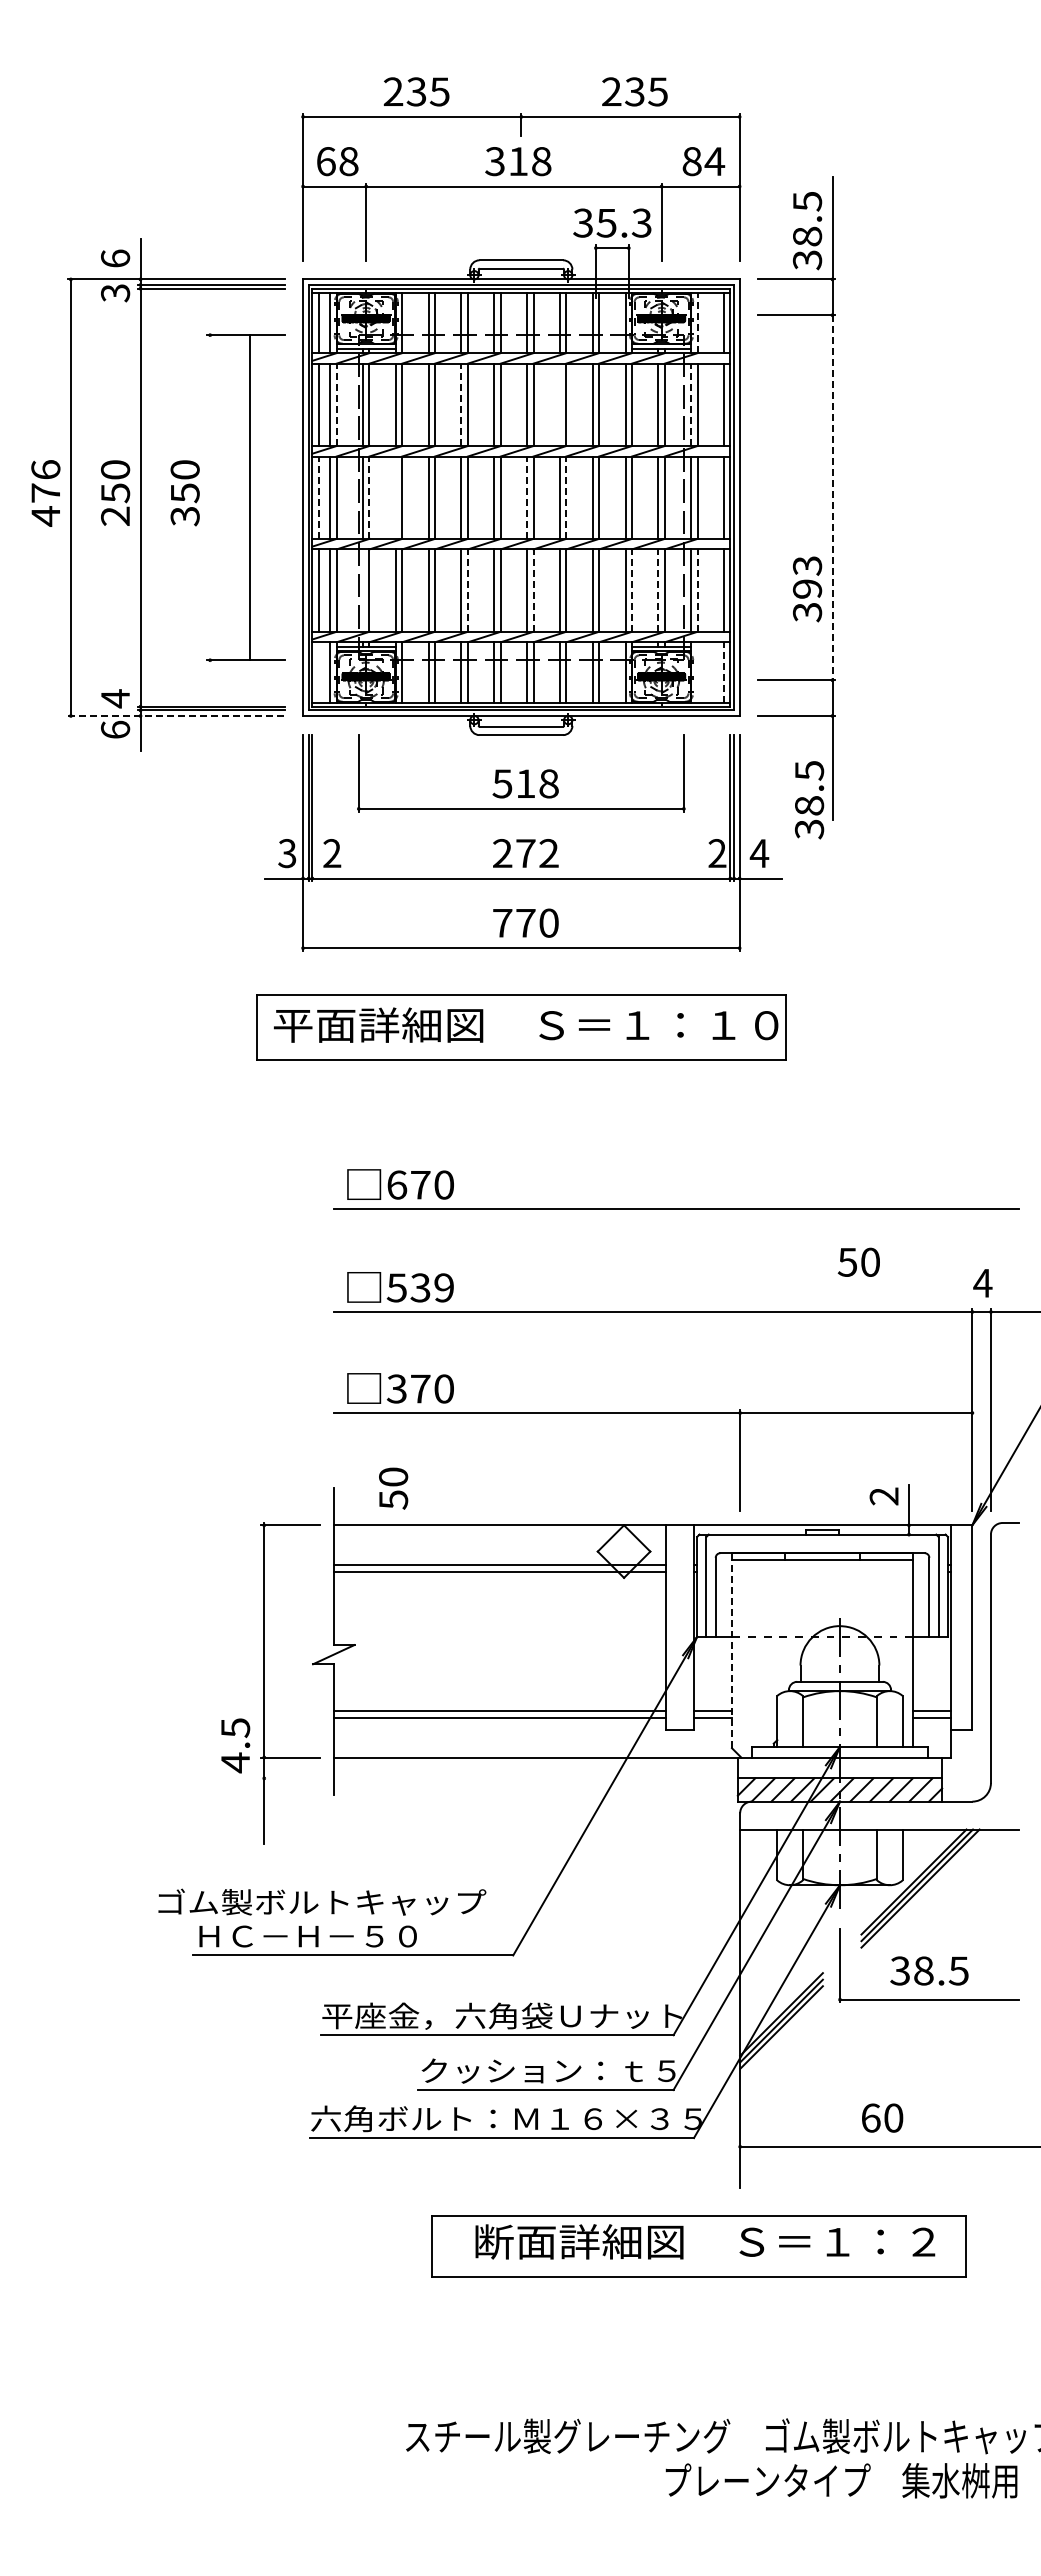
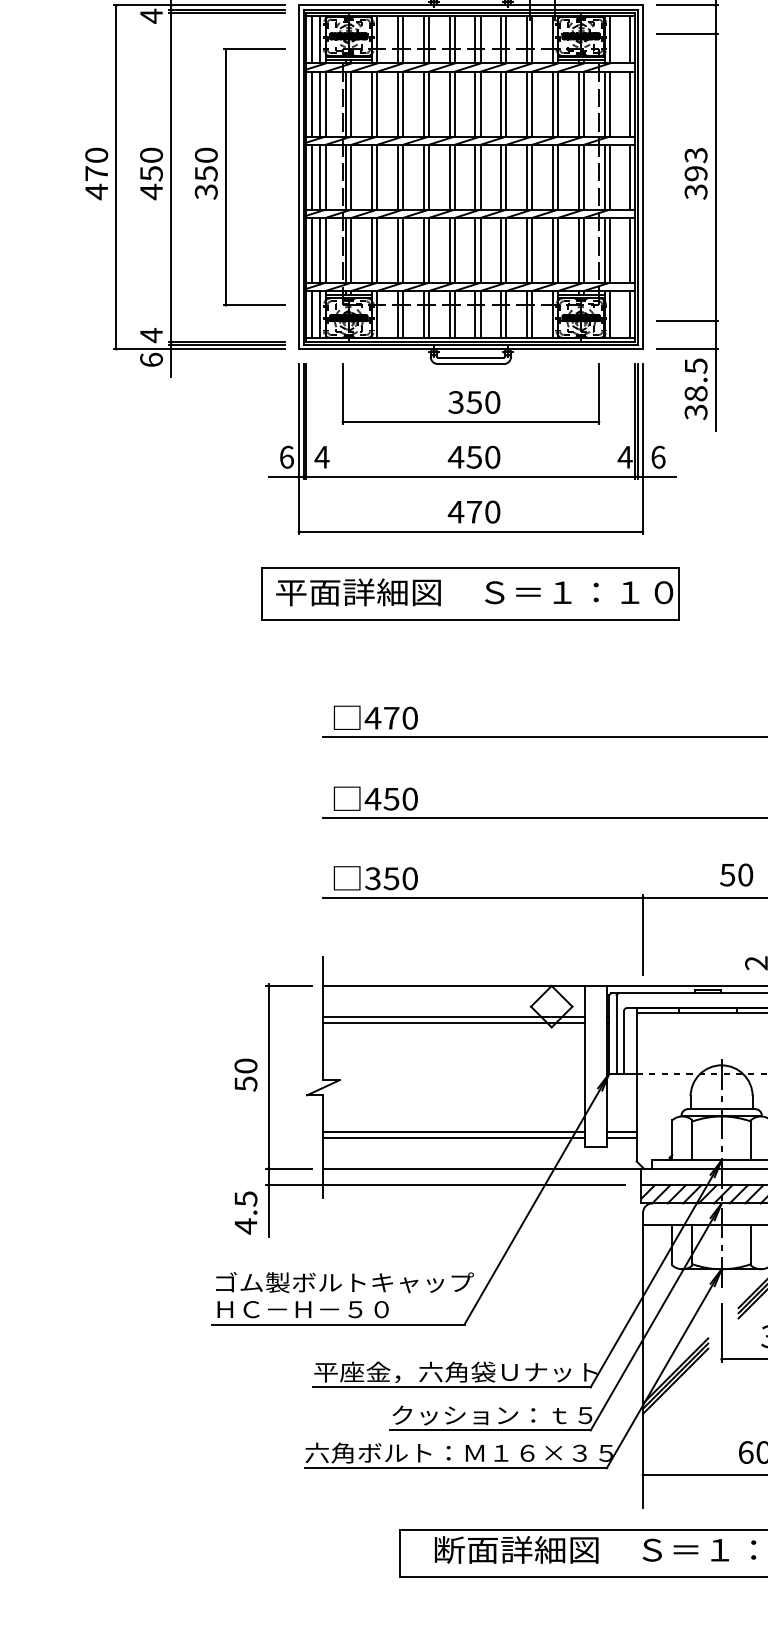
text: (115, 292) -> (151, 15), 3 -> 4
line: (697, 322) -> (609, 39), dashed -> solid
line: (336, 404) -> (325, 103), dashed -> solid
line: (461, 404) -> (423, 103), dashed -> solid
line: (559, 404) -> (500, 103), added
line: (691, 404) -> (604, 103), dashed -> solid
text: (45, 469) -> (96, 155), 476 -> 470
line: (250, 497) -> (226, 177), moved
line: (318, 497) -> (311, 177), dashed -> solid
line: (369, 497) -> (351, 177), dashed -> solid
line: (395, 497) -> (371, 177), added
line: (527, 497) -> (475, 177), dashed -> solid
line: (566, 497) -> (506, 177), dashed -> solid
line: (832, 497) -> (715, 177), dashed -> solid
text: (115, 516) -> (151, 192), 250 -> 450
text: (807, 589) -> (696, 173), moved
line: (362, 590) -> (345, 250), added
line: (467, 590) -> (428, 250), dashed -> solid
line: (533, 590) -> (480, 250), dashed -> solid
line: (632, 590) -> (558, 250), dashed -> solid
line: (658, 590) -> (578, 250), dashed -> solid
line: (697, 590) -> (609, 250), dashed -> solid
line: (723, 671) -> (629, 314), dashed -> solid
line: (318, 672) -> (311, 314), added
line: (697, 672) -> (609, 314), added
line: (176, 715) -> (199, 348), dashed -> solid
text: (525, 783) -> (474, 402), 518 -> 350
text: (809, 800) -> (696, 389), moved
text: (287, 853) -> (286, 457), 3 -> 6
text: (331, 853) -> (321, 457), 2 -> 4
text: (525, 853) -> (474, 457), 272 -> 450
text: (717, 853) -> (625, 457), 2 -> 4
text: (759, 853) -> (658, 457), 4 -> 6
text: (502, 923) -> (456, 512), 770 -> 470
text: (396, 1184) -> (372, 717), 670 -> 470
text: (858, 1261) -> (736, 874), moved
text: (419, 1287) -> (390, 798), 539 -> 450
text: (420, 1388) -> (391, 878), 370 -> 350
text: (393, 1488) -> (245, 1075), moved
line: (731, 1650) -> (636, 1084), dashed -> solid
text: (235, 1745) -> (245, 1212), moved
line: (488, 1778) -> (445, 1185), added
text: (322, 1901) -> (345, 1282), moved

